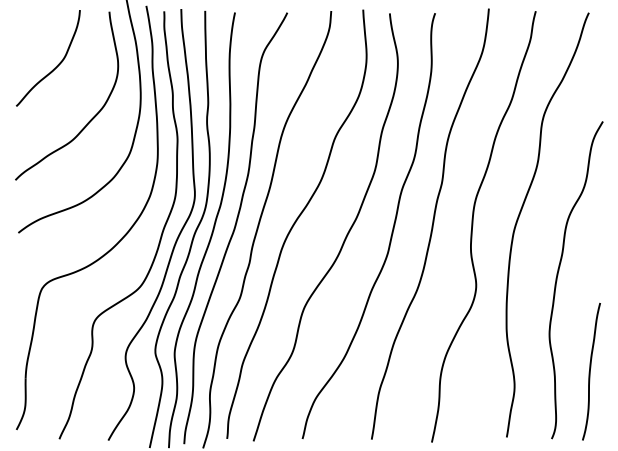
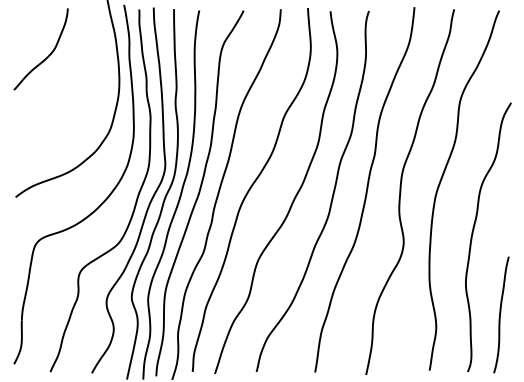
curve: (91, 118) -> (77, 100), removed

